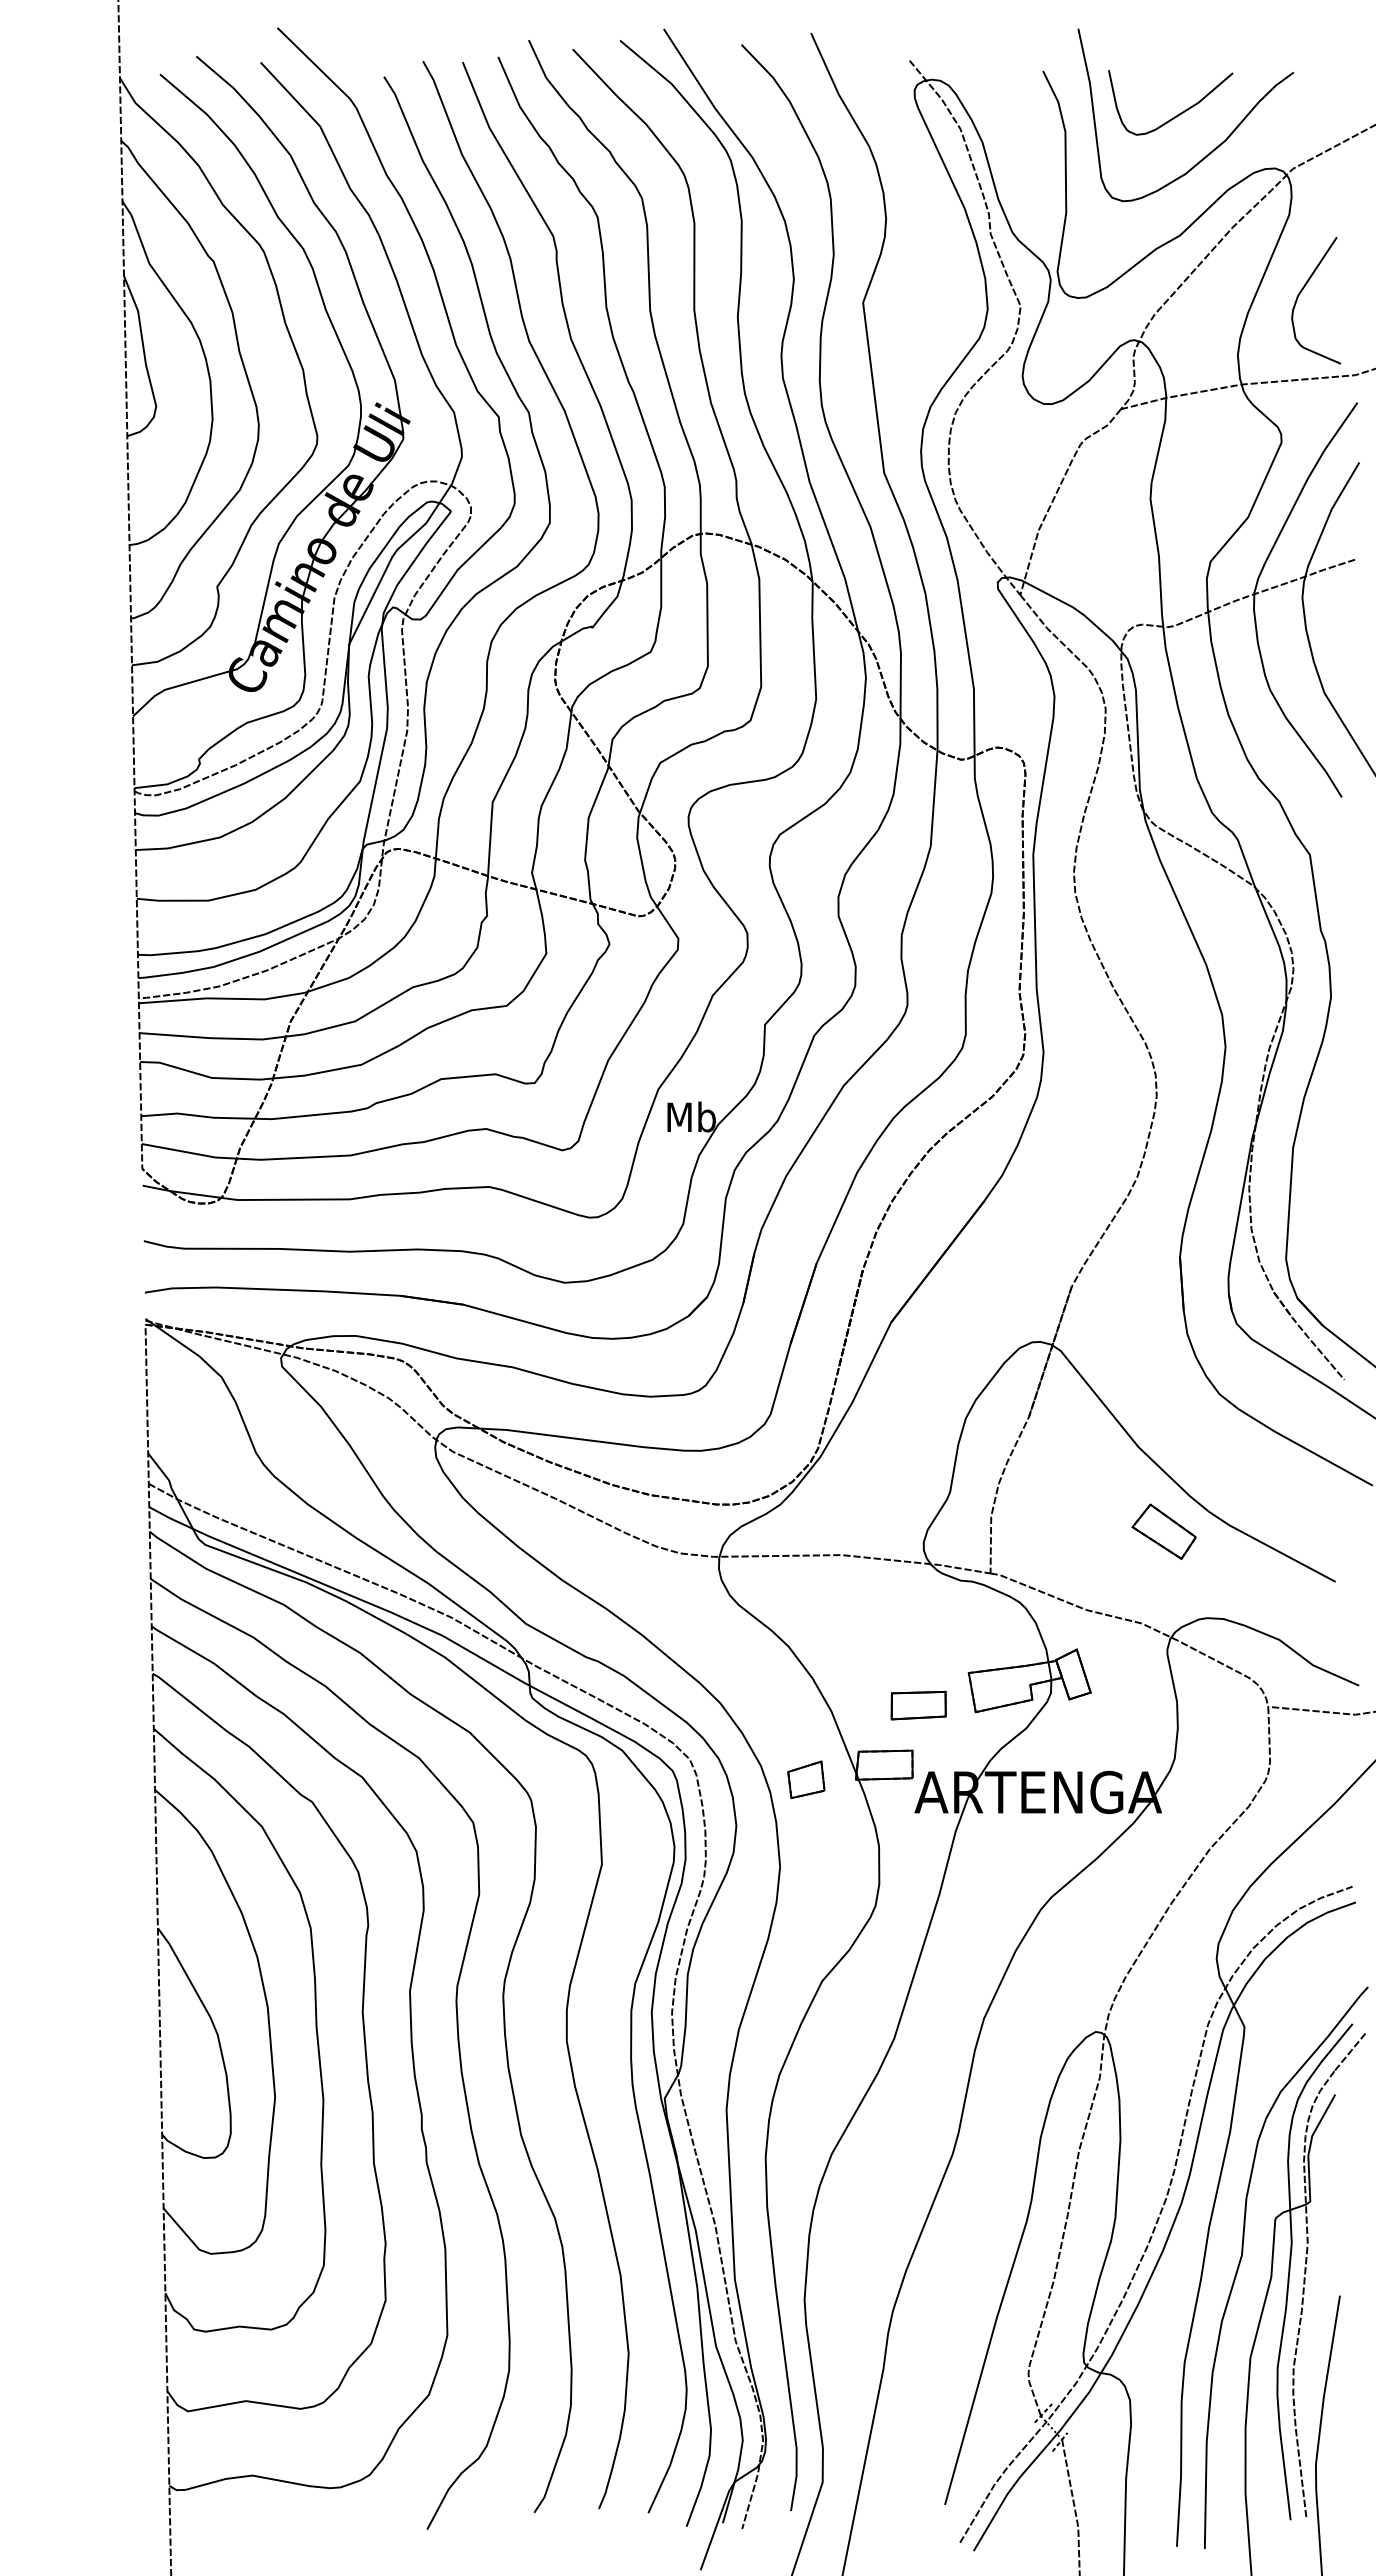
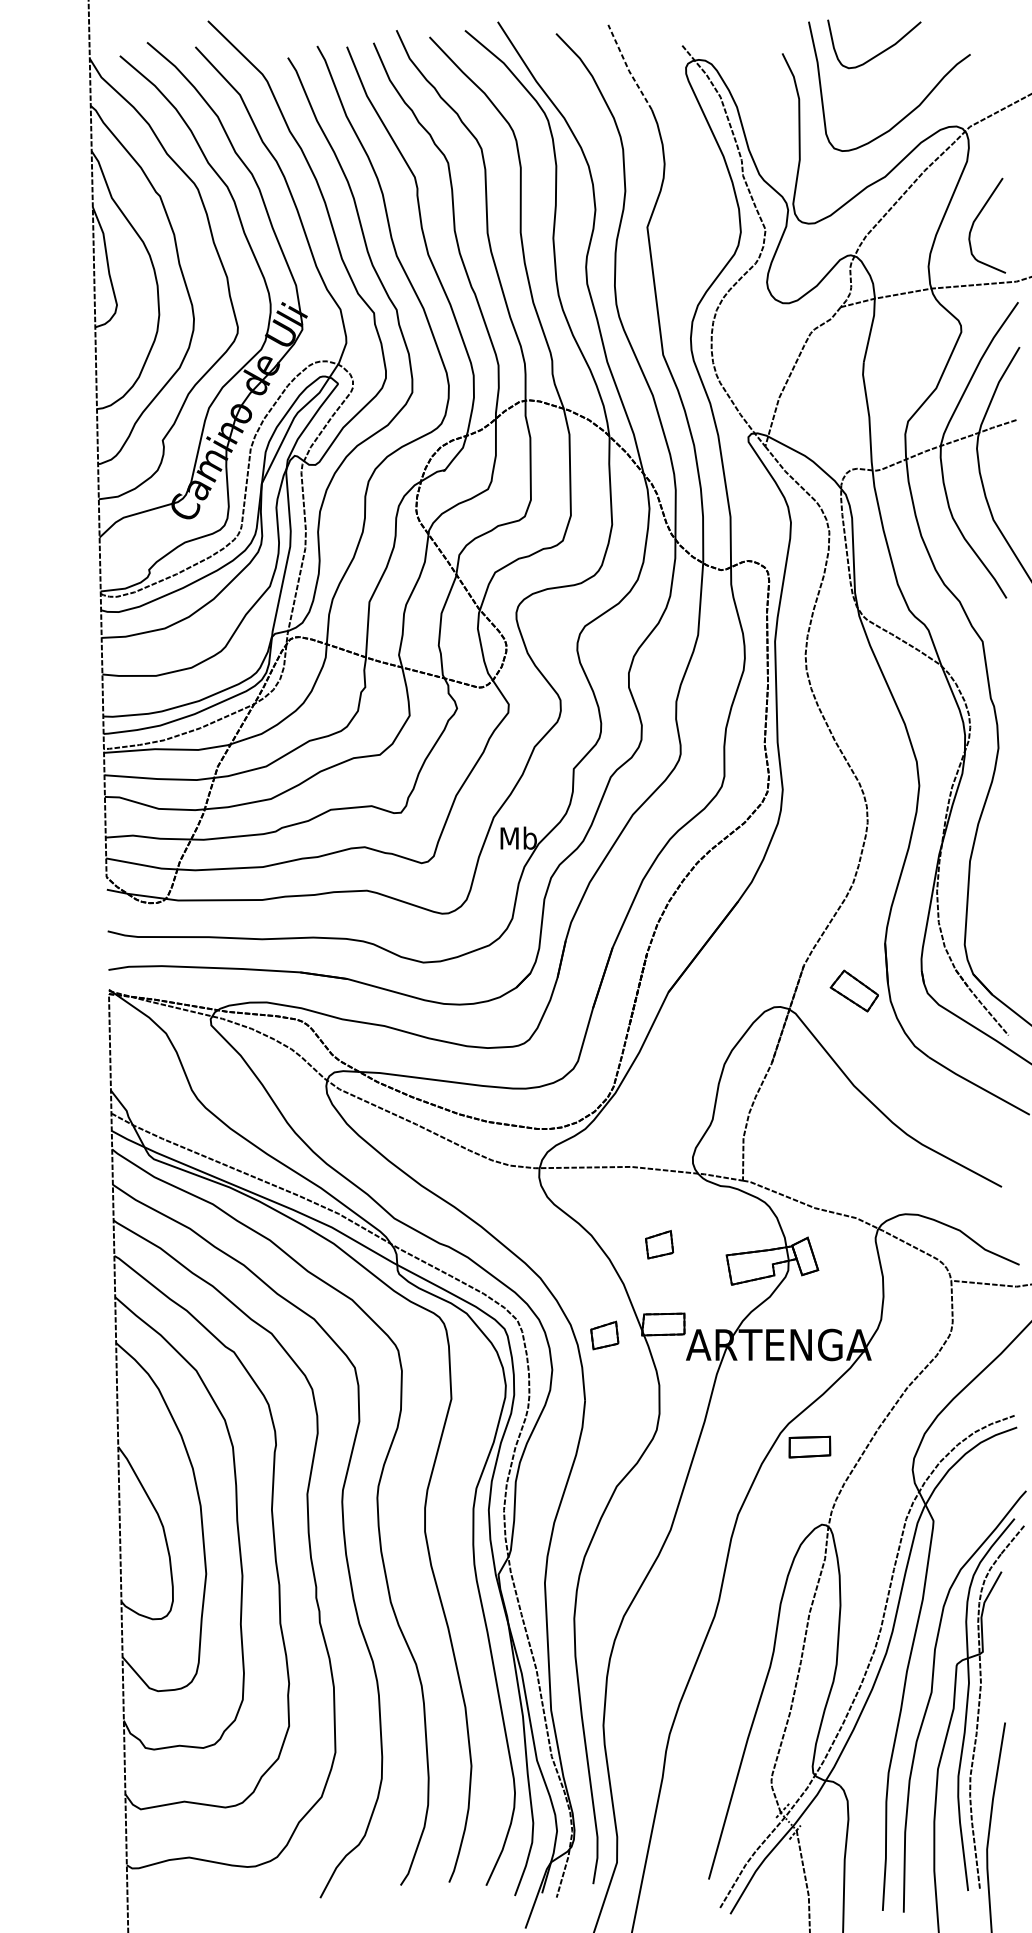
line: (837, 91) -> (628, 68), solid -> dashed
curve: (1177, 114) -> (879, 53), moved
part: (1163, 1531) -> (854, 990), moved
part: (879, 1658) -> (659, 1244), added
part: (918, 1705) -> (809, 1447), moved

